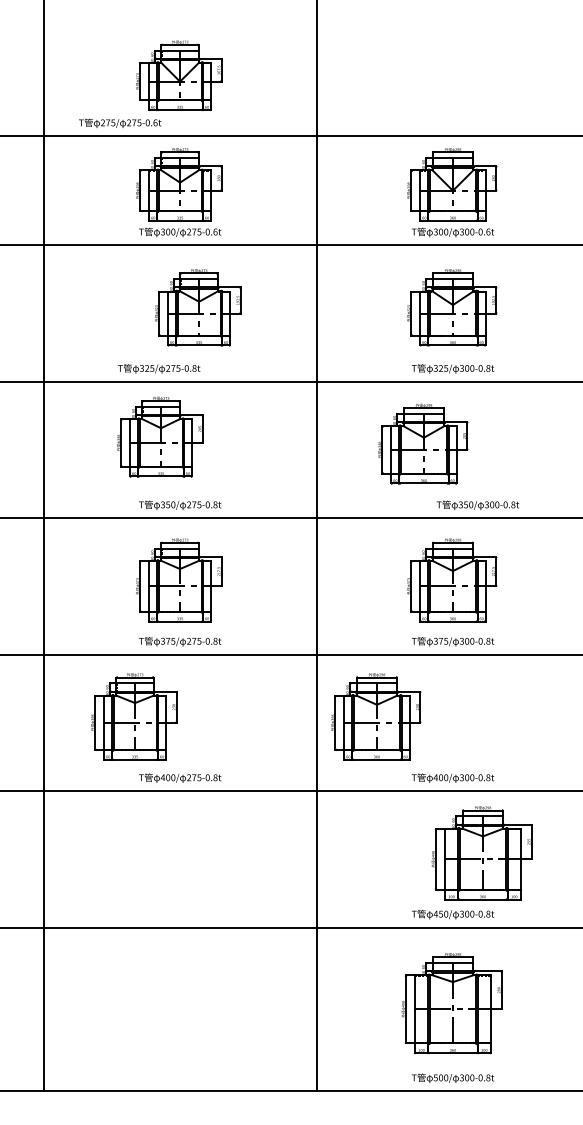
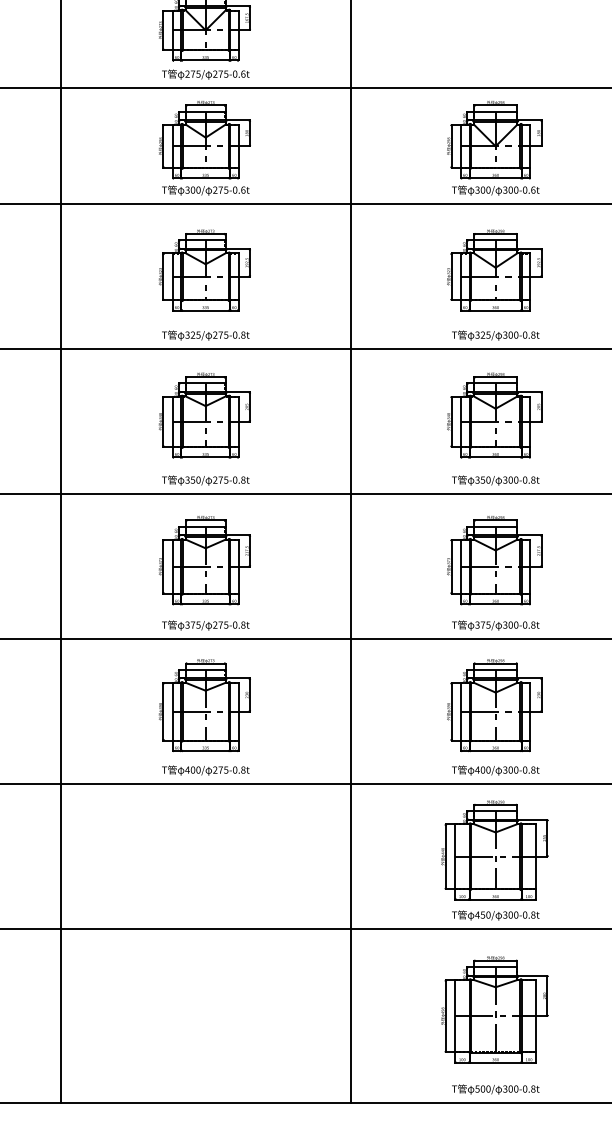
text: (120, 122) -> (206, 73), moved
part: (198, 307) -> (205, 270), moved
text: (159, 368) -> (206, 335), moved
part: (160, 436) -> (205, 414), moved
part: (423, 443) -> (495, 414), moved
text: (477, 504) -> (495, 479), moved
part: (134, 716) -> (205, 705), moved
part: (376, 716) -> (495, 705), moved
part: (481, 853) -> (494, 850), moved

